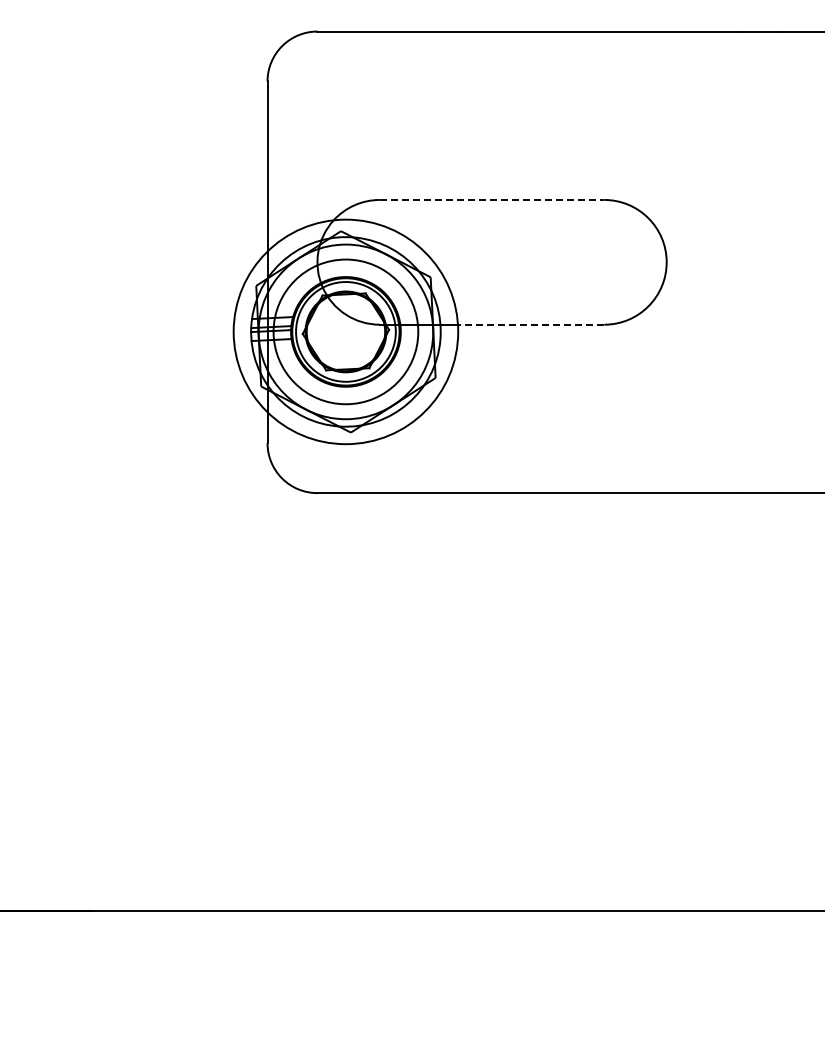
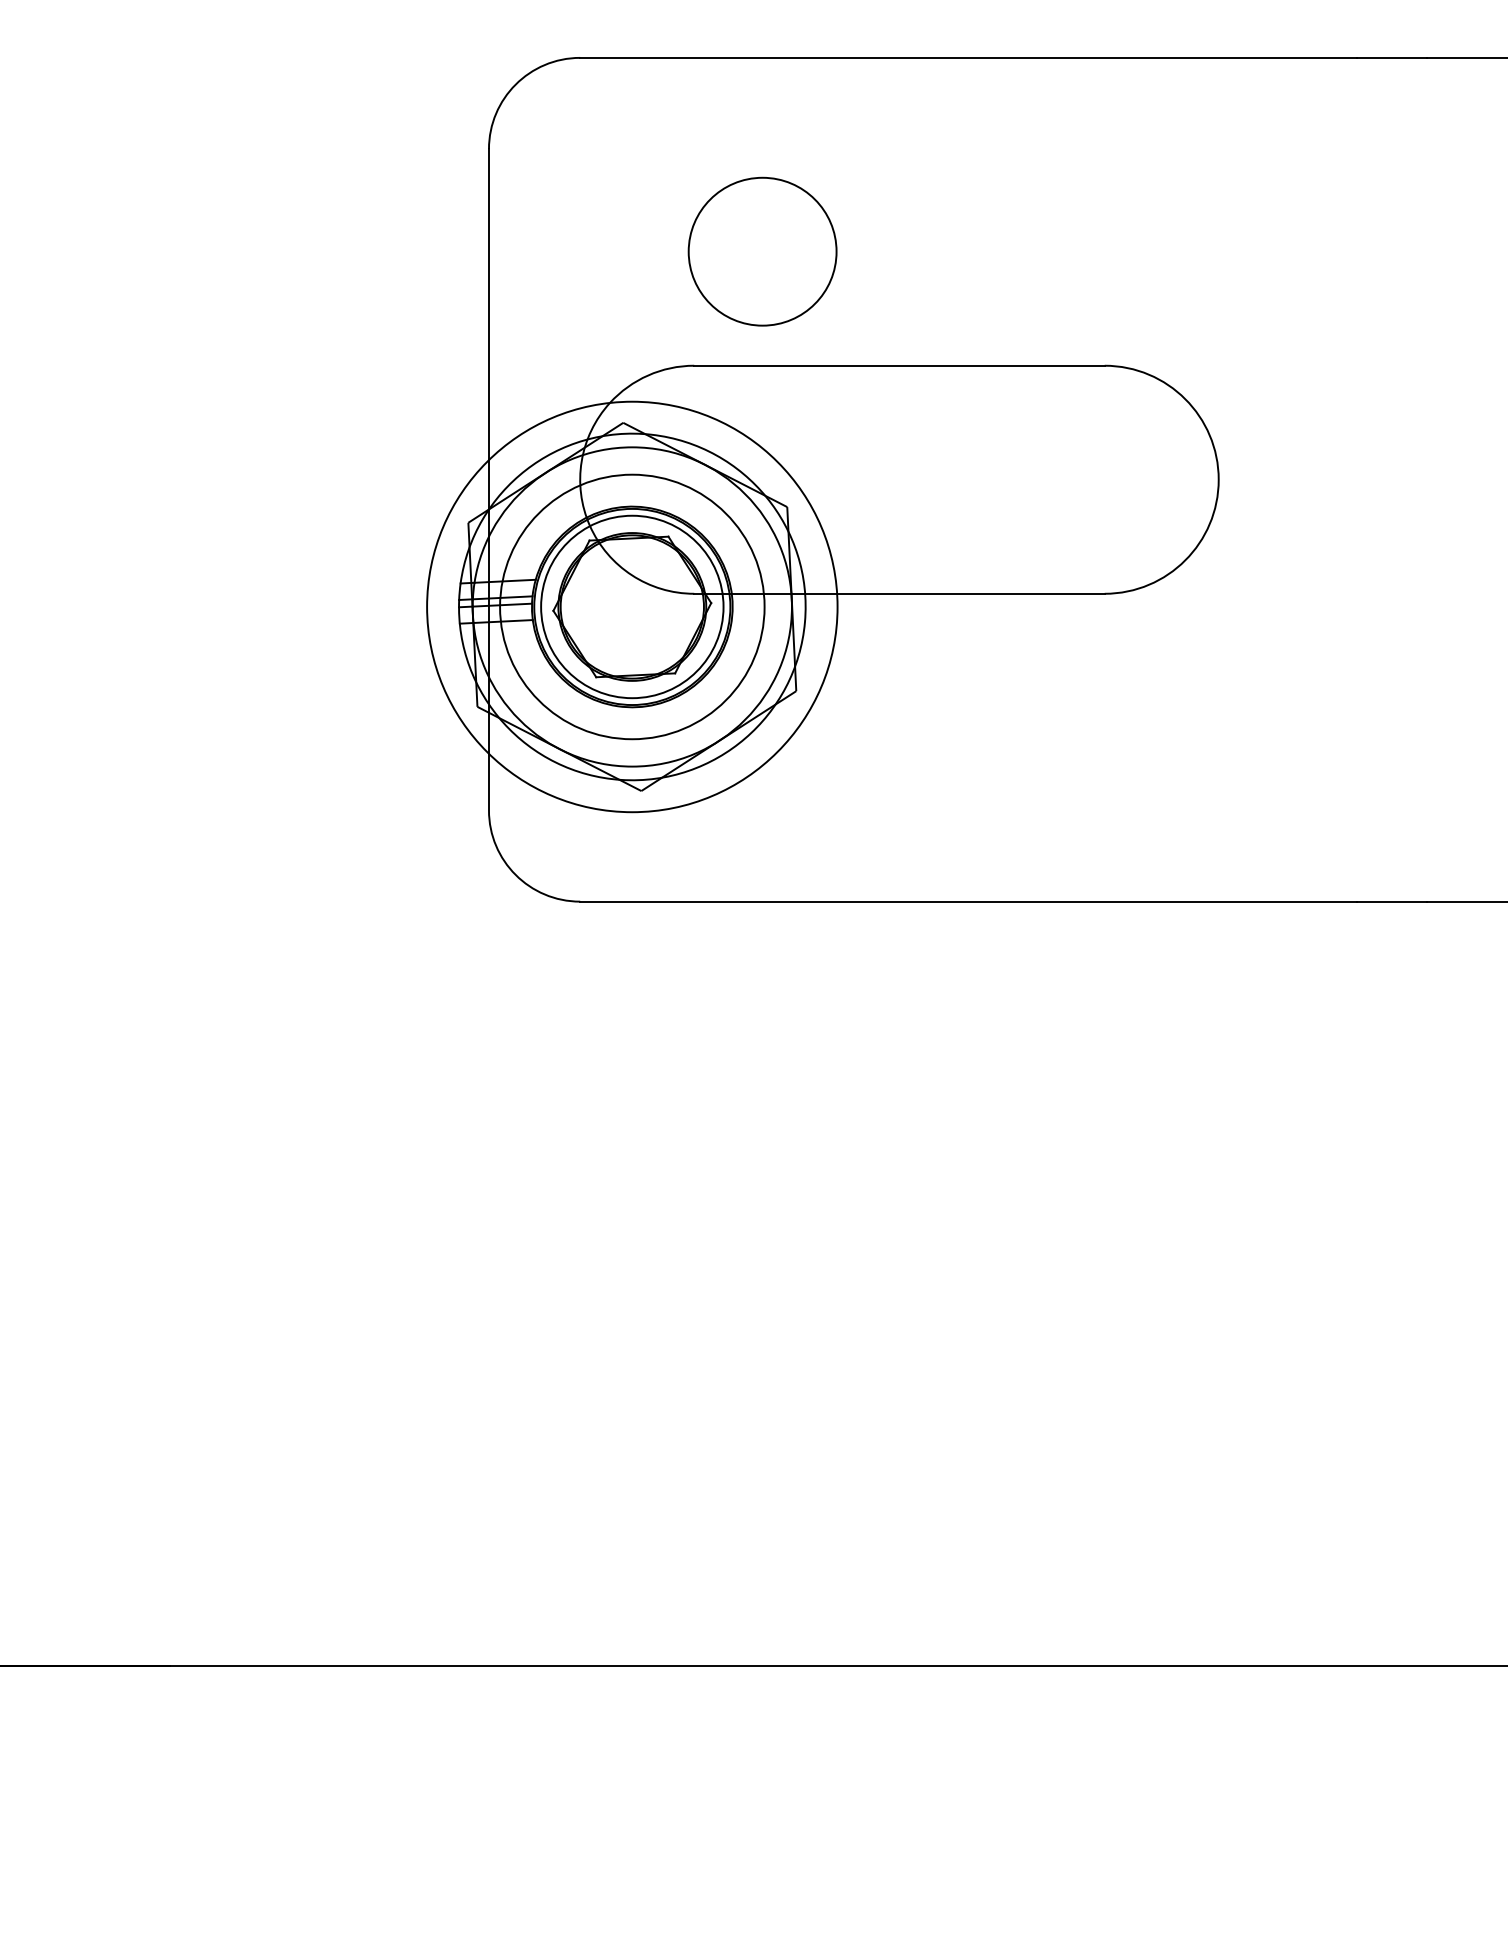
circle: (416, 137) -> (761, 251), added
line: (492, 199) -> (900, 364), dashed -> solid
line: (530, 324) -> (969, 593), dashed -> solid

